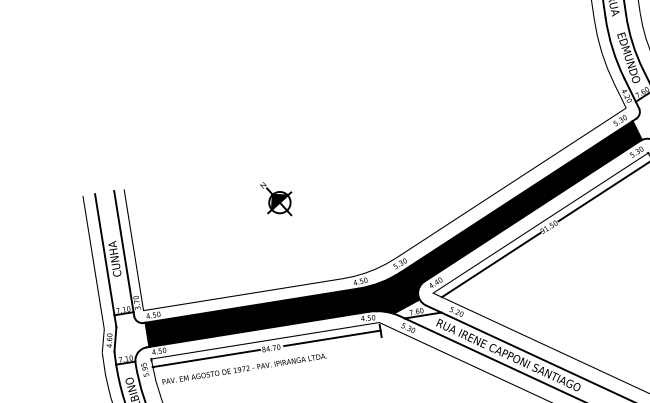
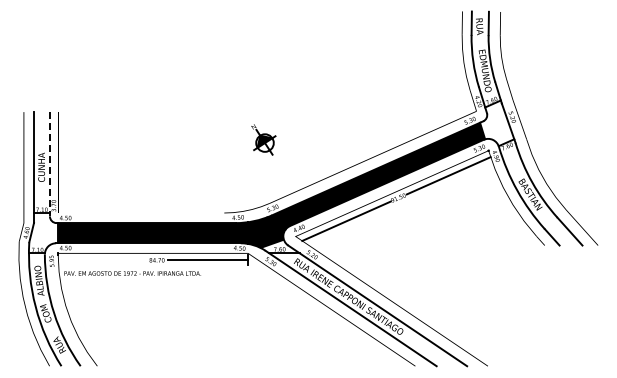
part: (277, 198) -> (263, 139), moved
line: (123, 254) -> (49, 164), solid -> dashed
line: (205, 359) -> (102, 260), removed

